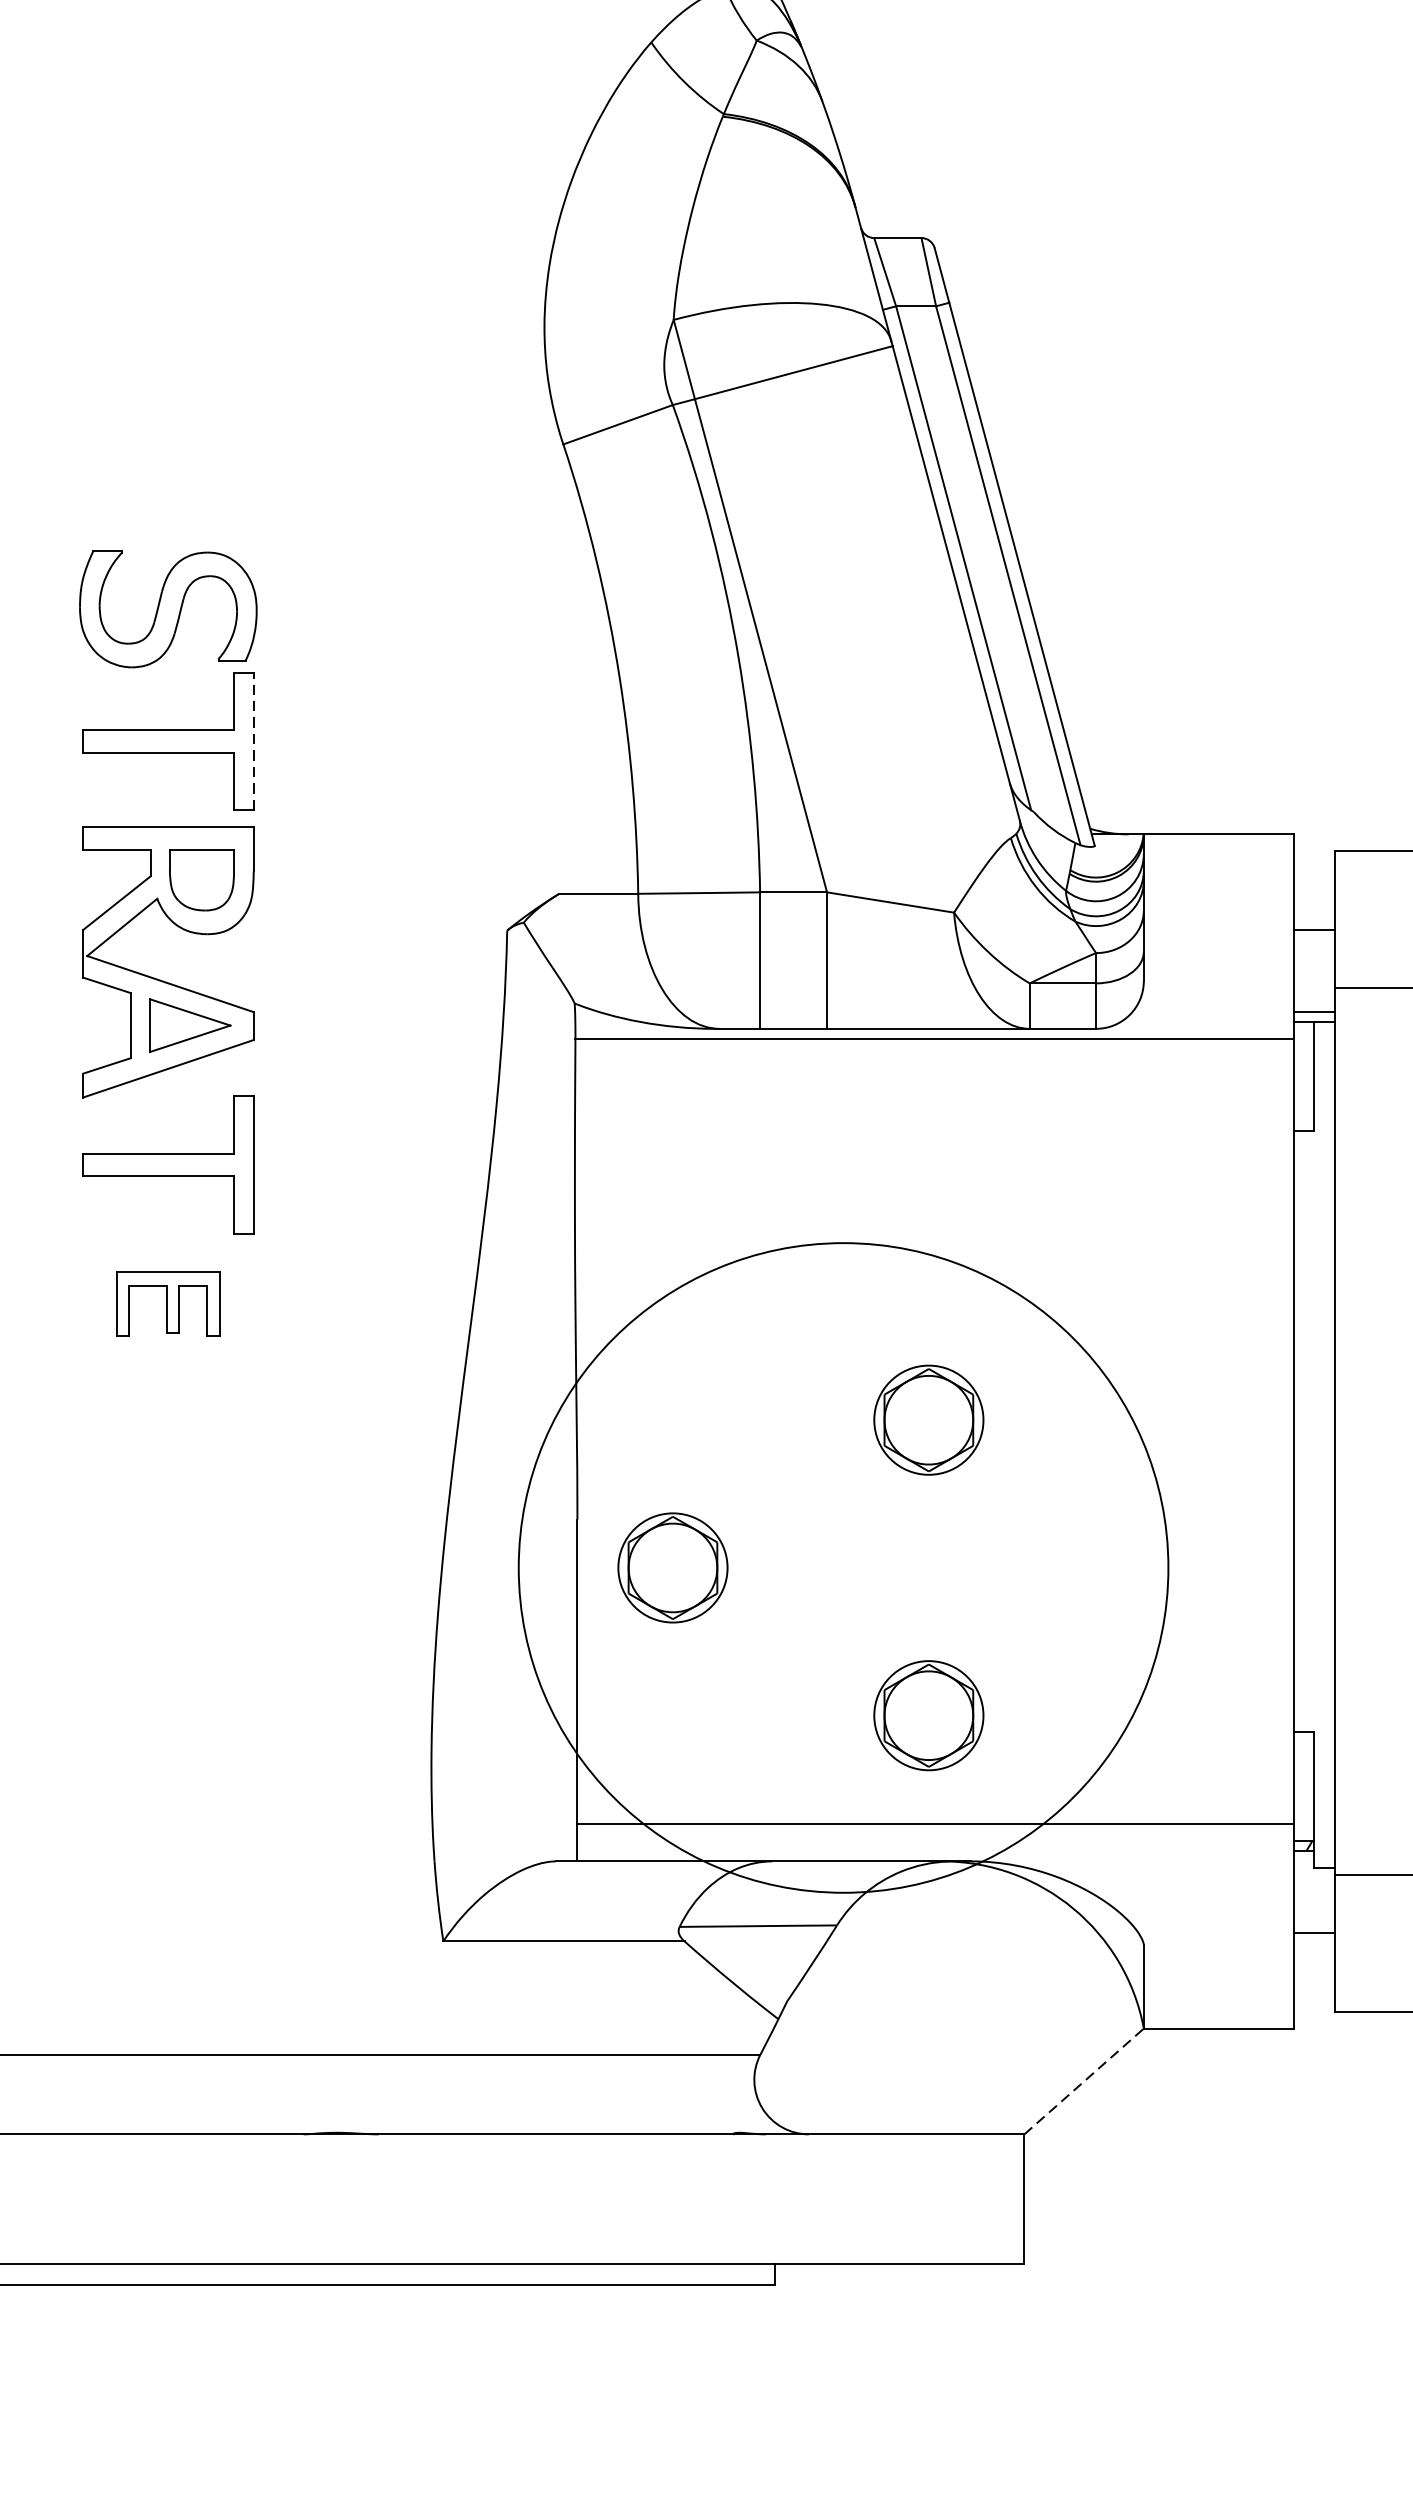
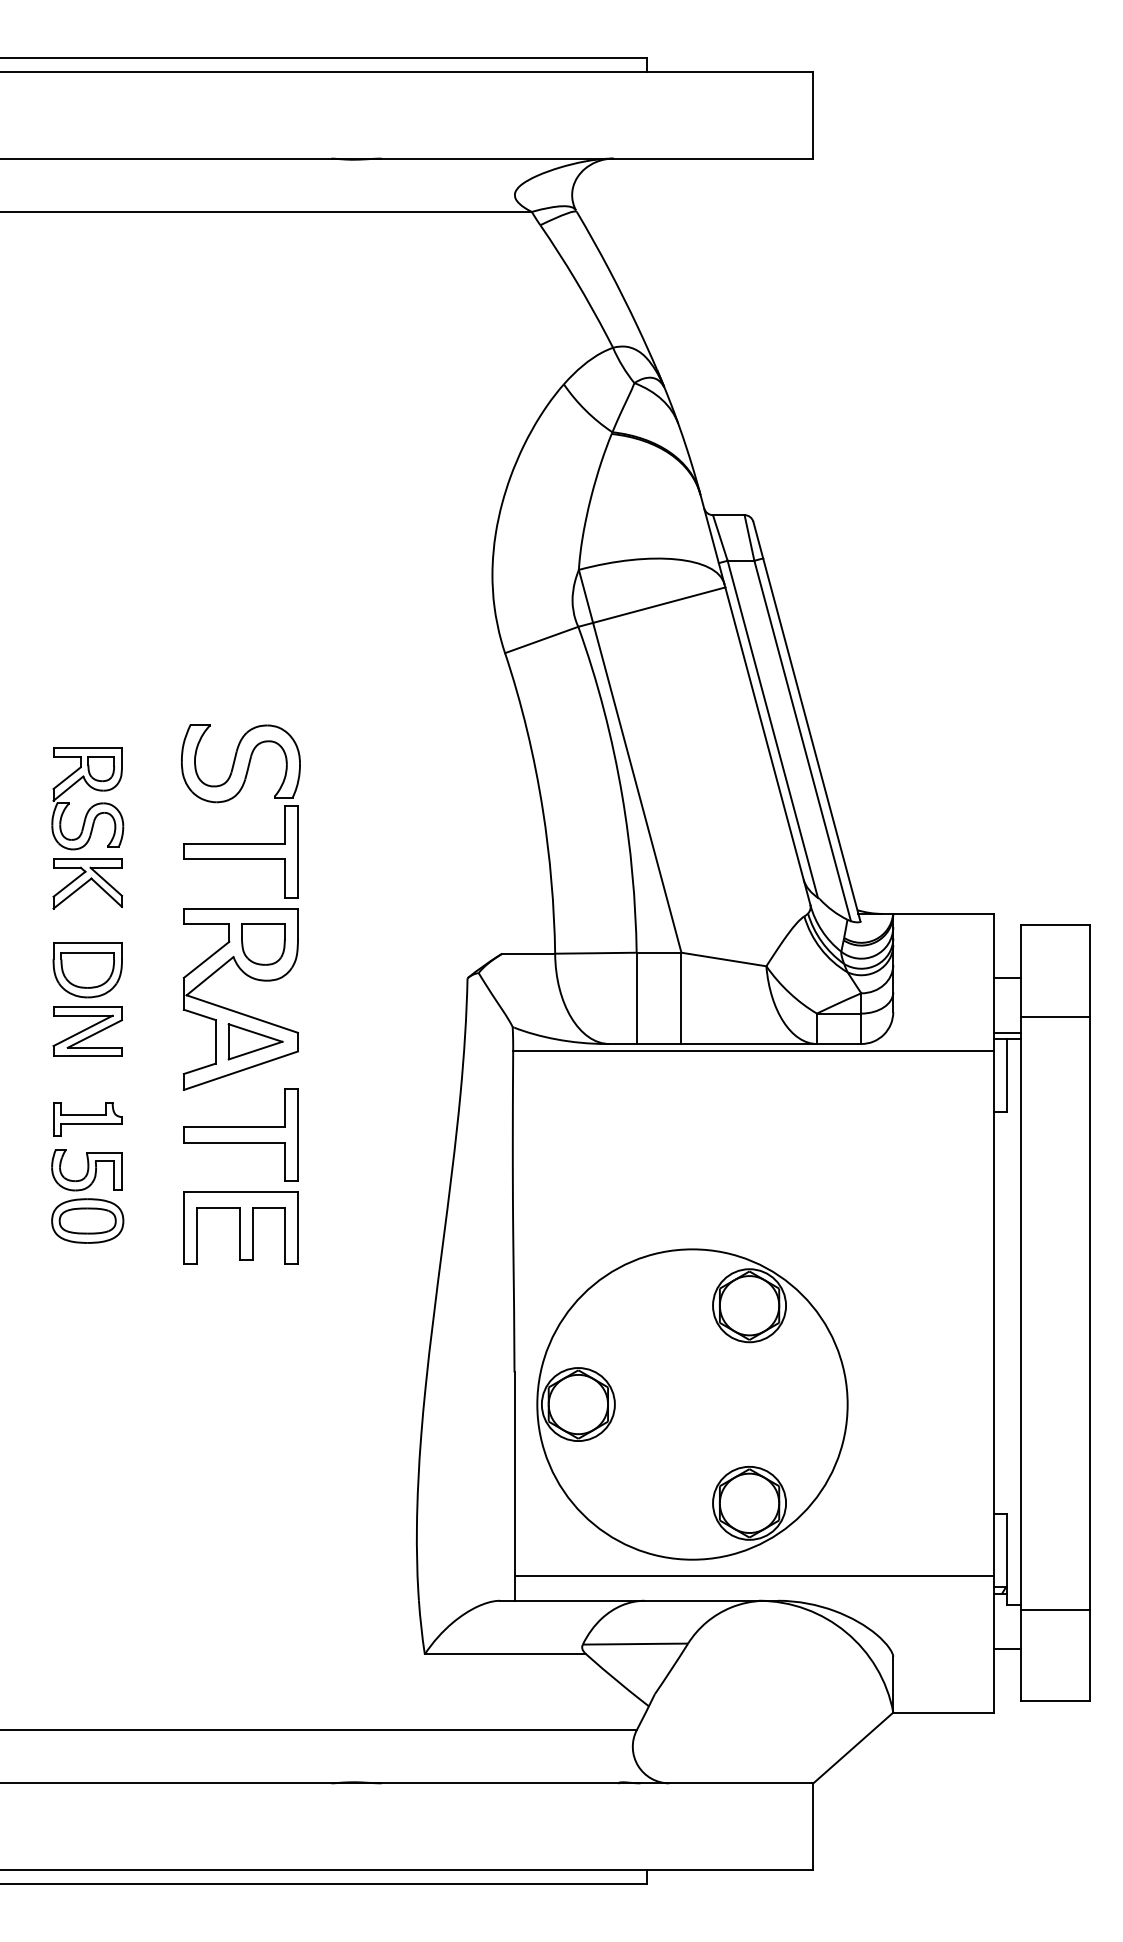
line: (254, 740) -> (298, 851), dashed -> solid
part: (167, 1303) -> (240, 1227), size x1.67
circle: (843, 1567) -> (692, 1404), size x0.71
line: (1084, 2080) -> (853, 1747), dashed -> solid

